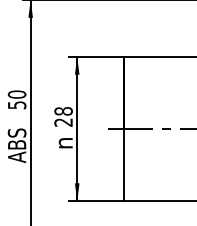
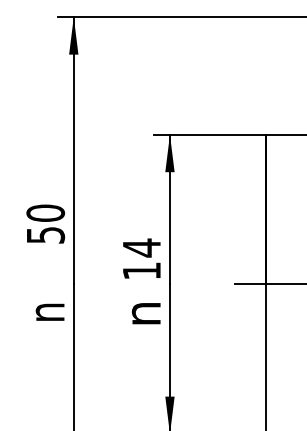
text: (63, 116) -> (141, 258), 28 -> 14
text: (16, 145) -> (44, 318), ABS -> n

